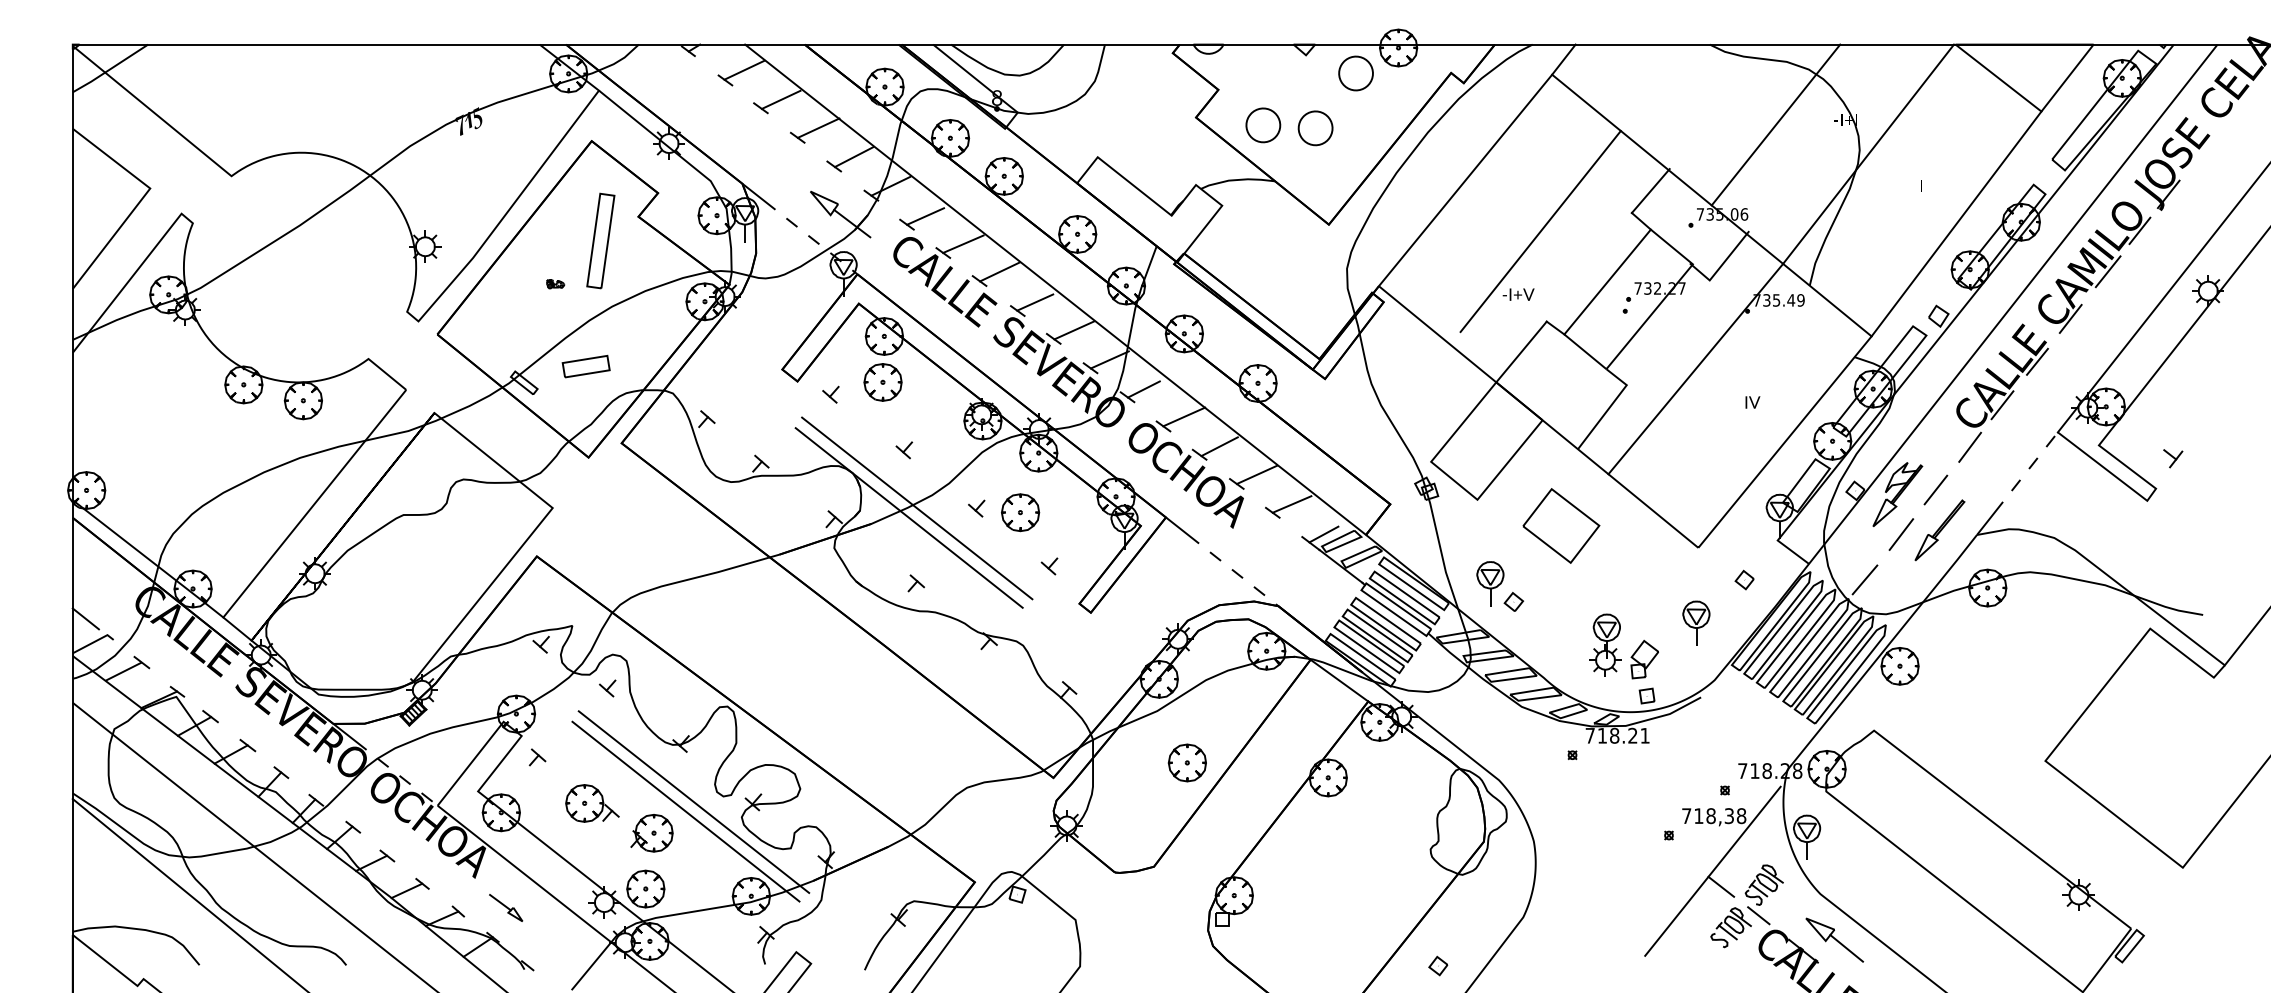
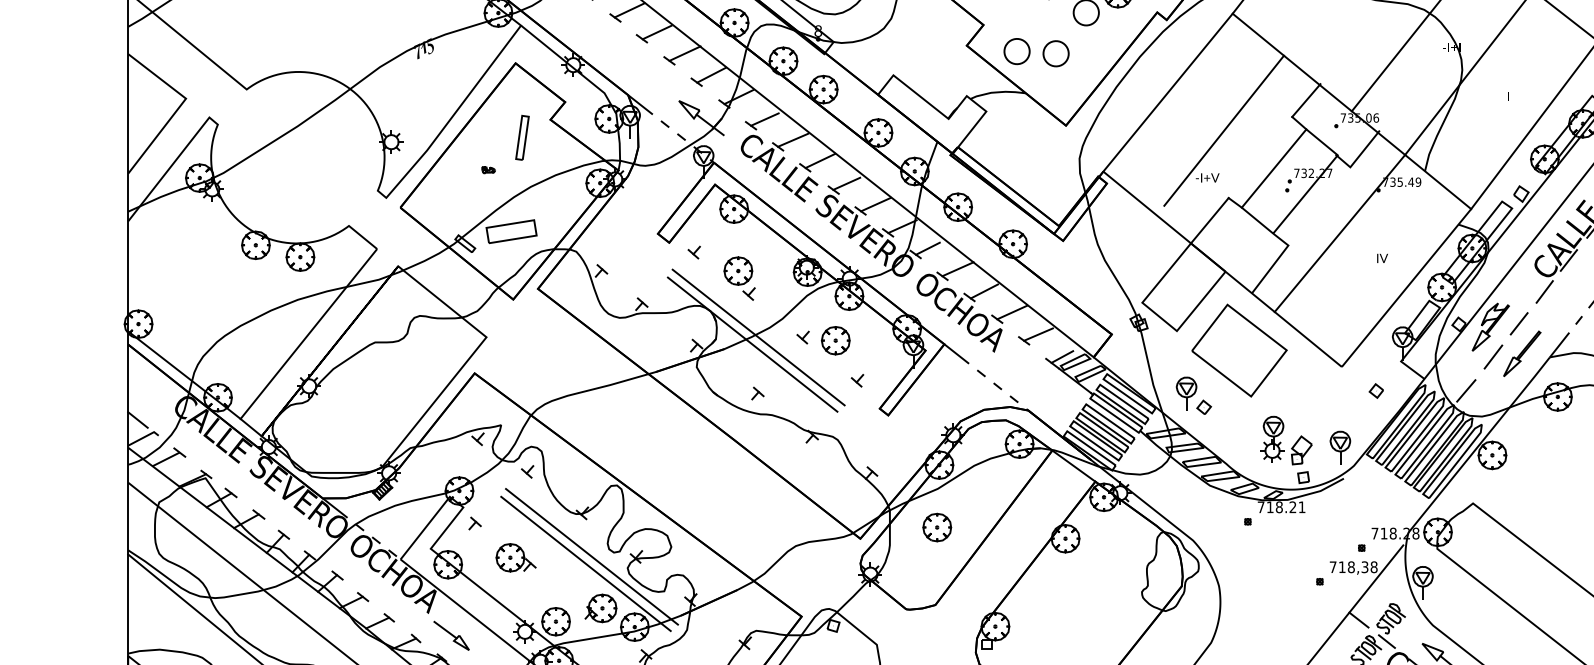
part: (600, 240) -> (522, 137), size x0.62
part: (585, 366) -> (510, 231), size x1.43
part: (882, 382) -> (737, 271), moved
part: (1561, 525) -> (1239, 350), size x1.67
part: (1696, 622) -> (1340, 447), moved
part: (1186, 762) -> (936, 527), moved
part: (651, 833) -> (600, 608), moved
part: (506, 907) -> (452, 635), size x1.43

